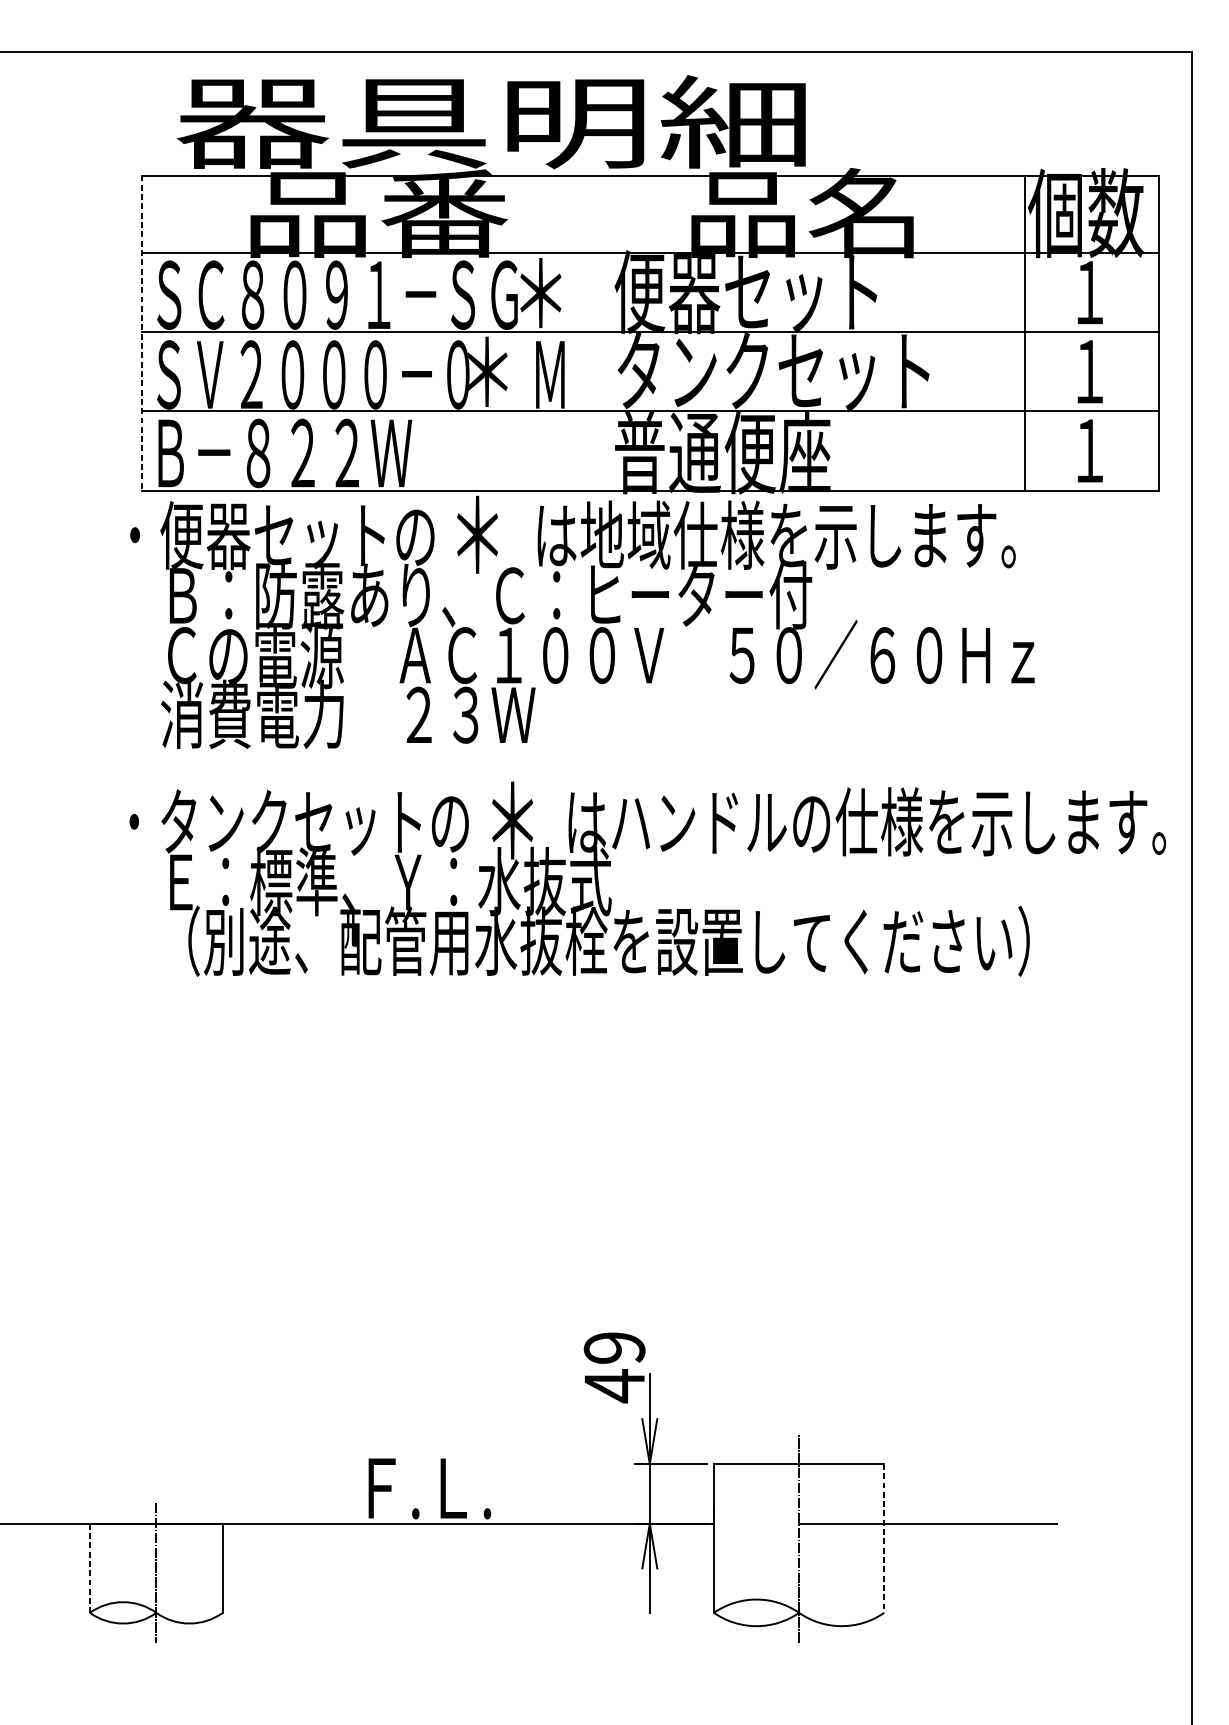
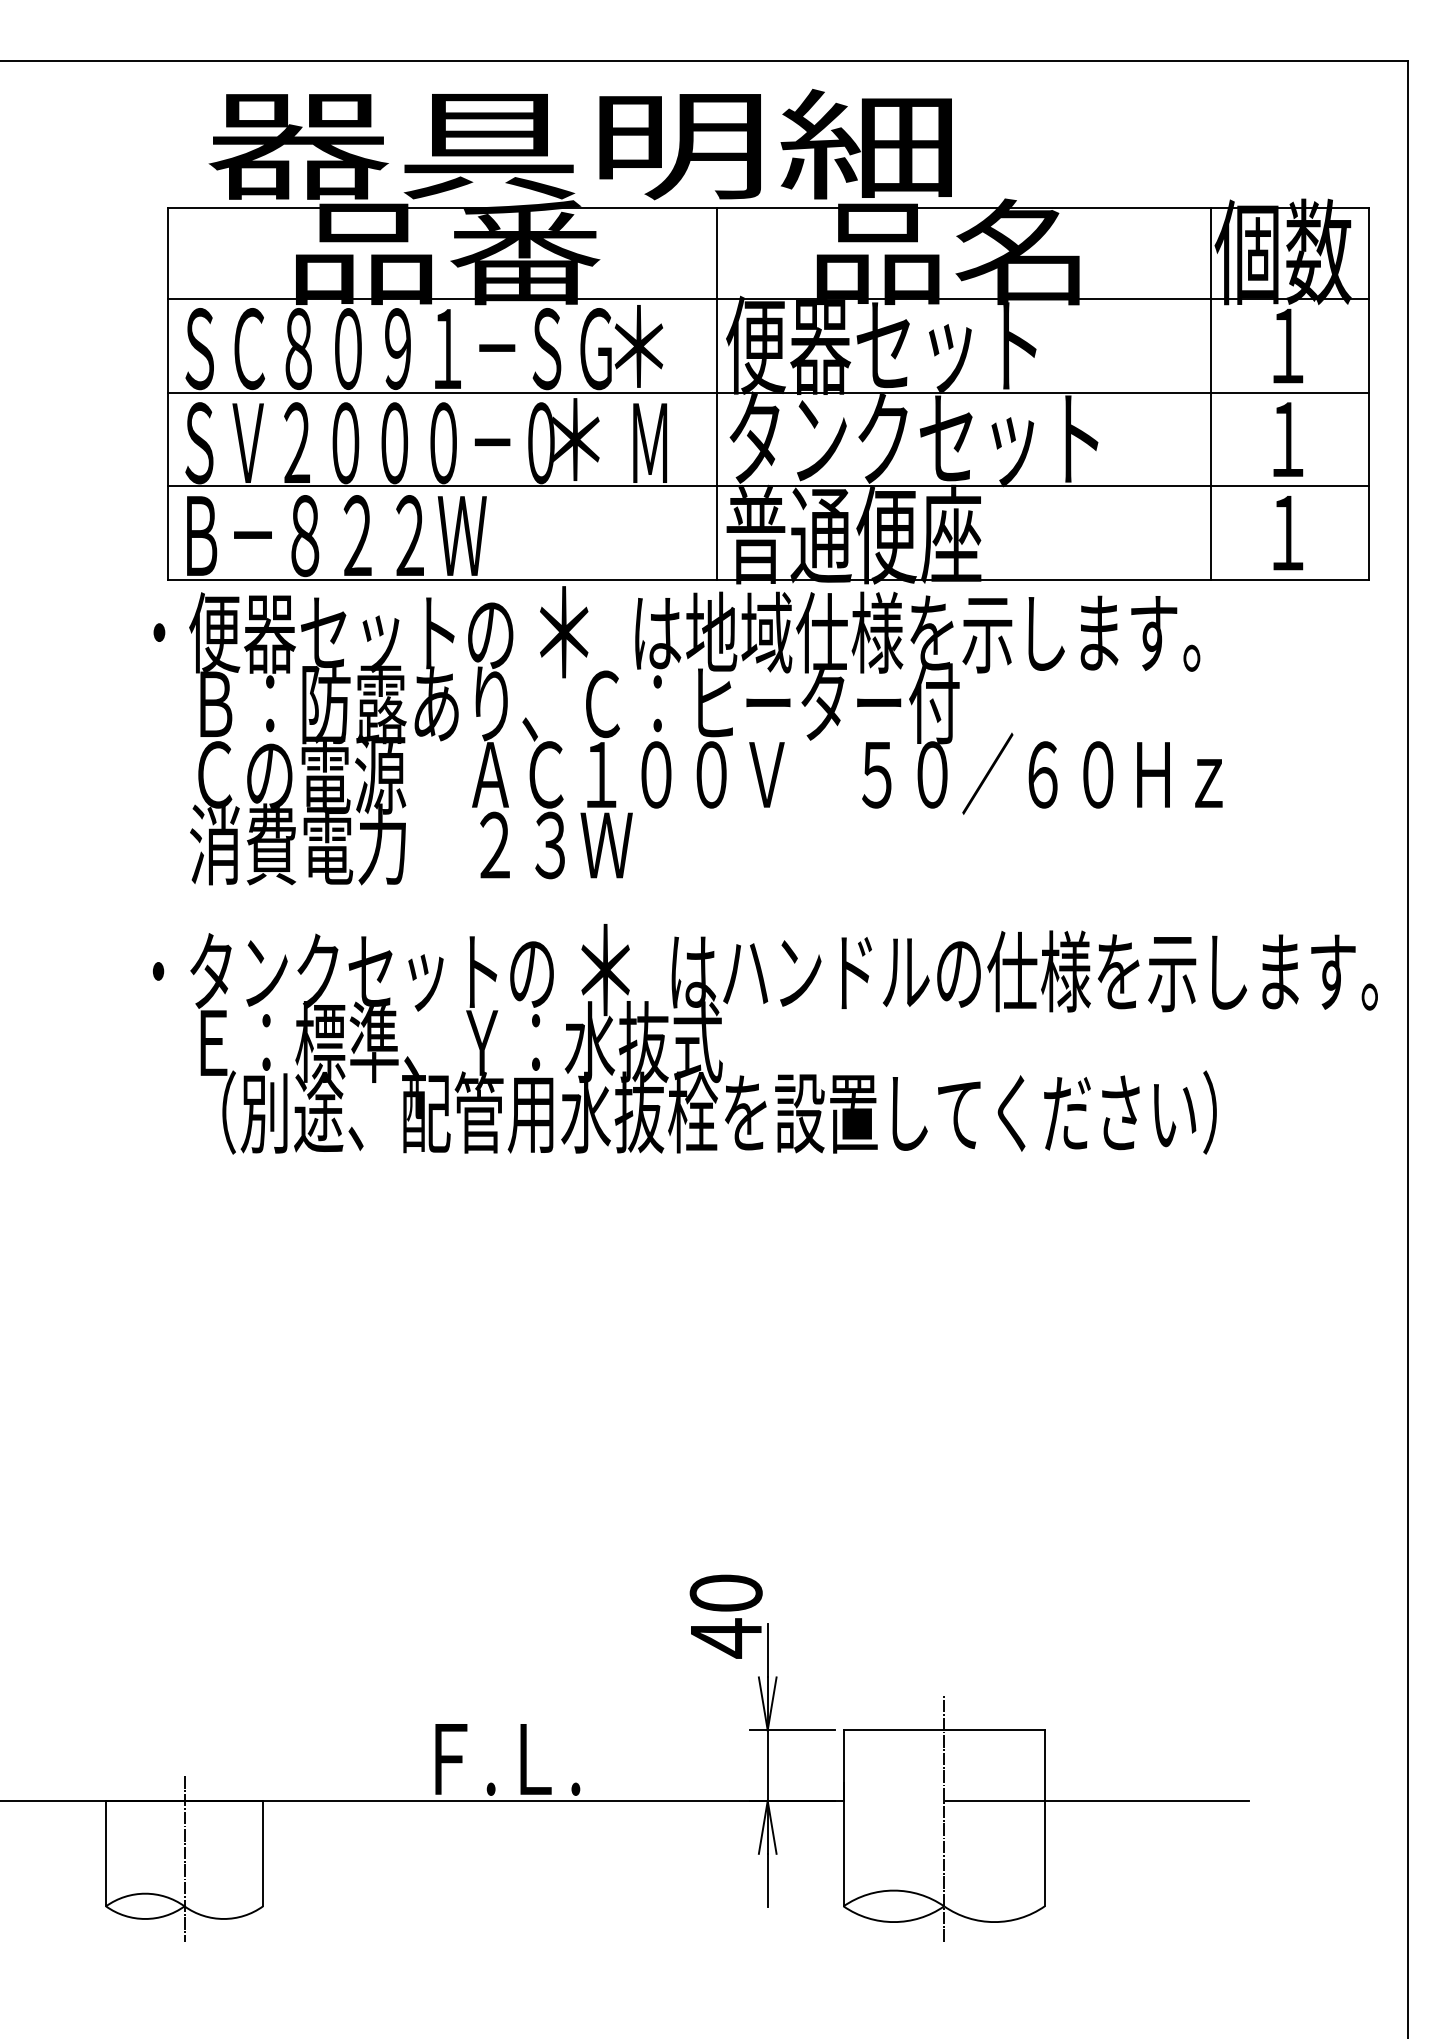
line: (606, 332) -> (716, 393), added
line: (141, 333) -> (167, 394), dashed -> solid
text: (614, 1347) -> (725, 1592), 49 -> 40
line: (883, 1538) -> (1044, 1818), dashed -> solid
line: (90, 1568) -> (106, 1853), dashed -> solid

